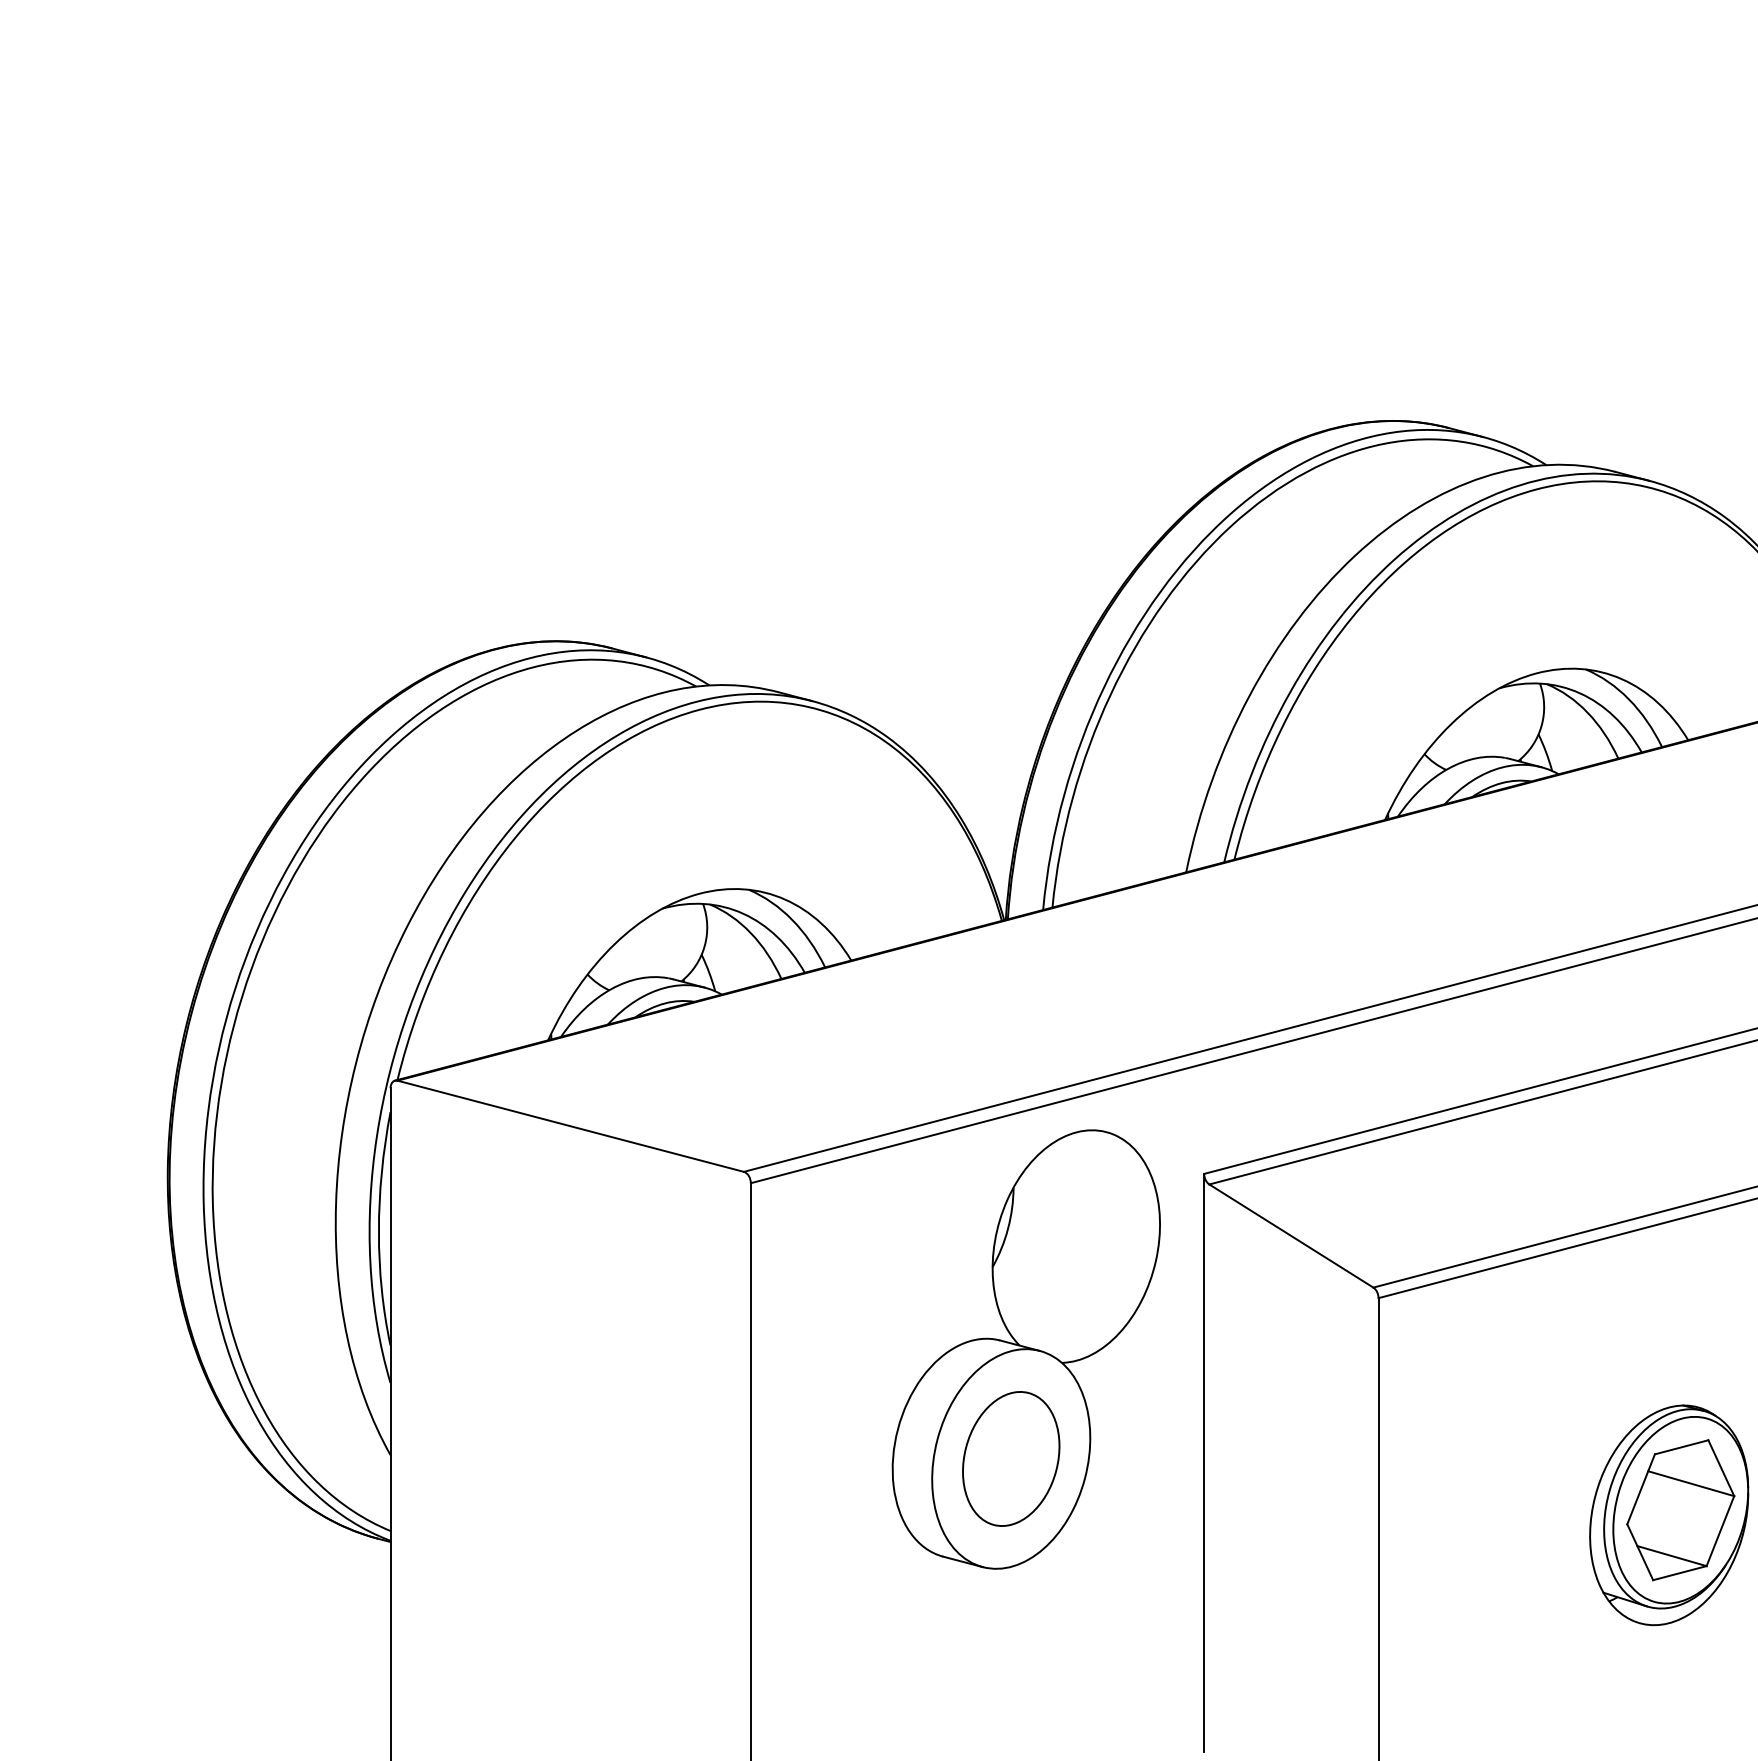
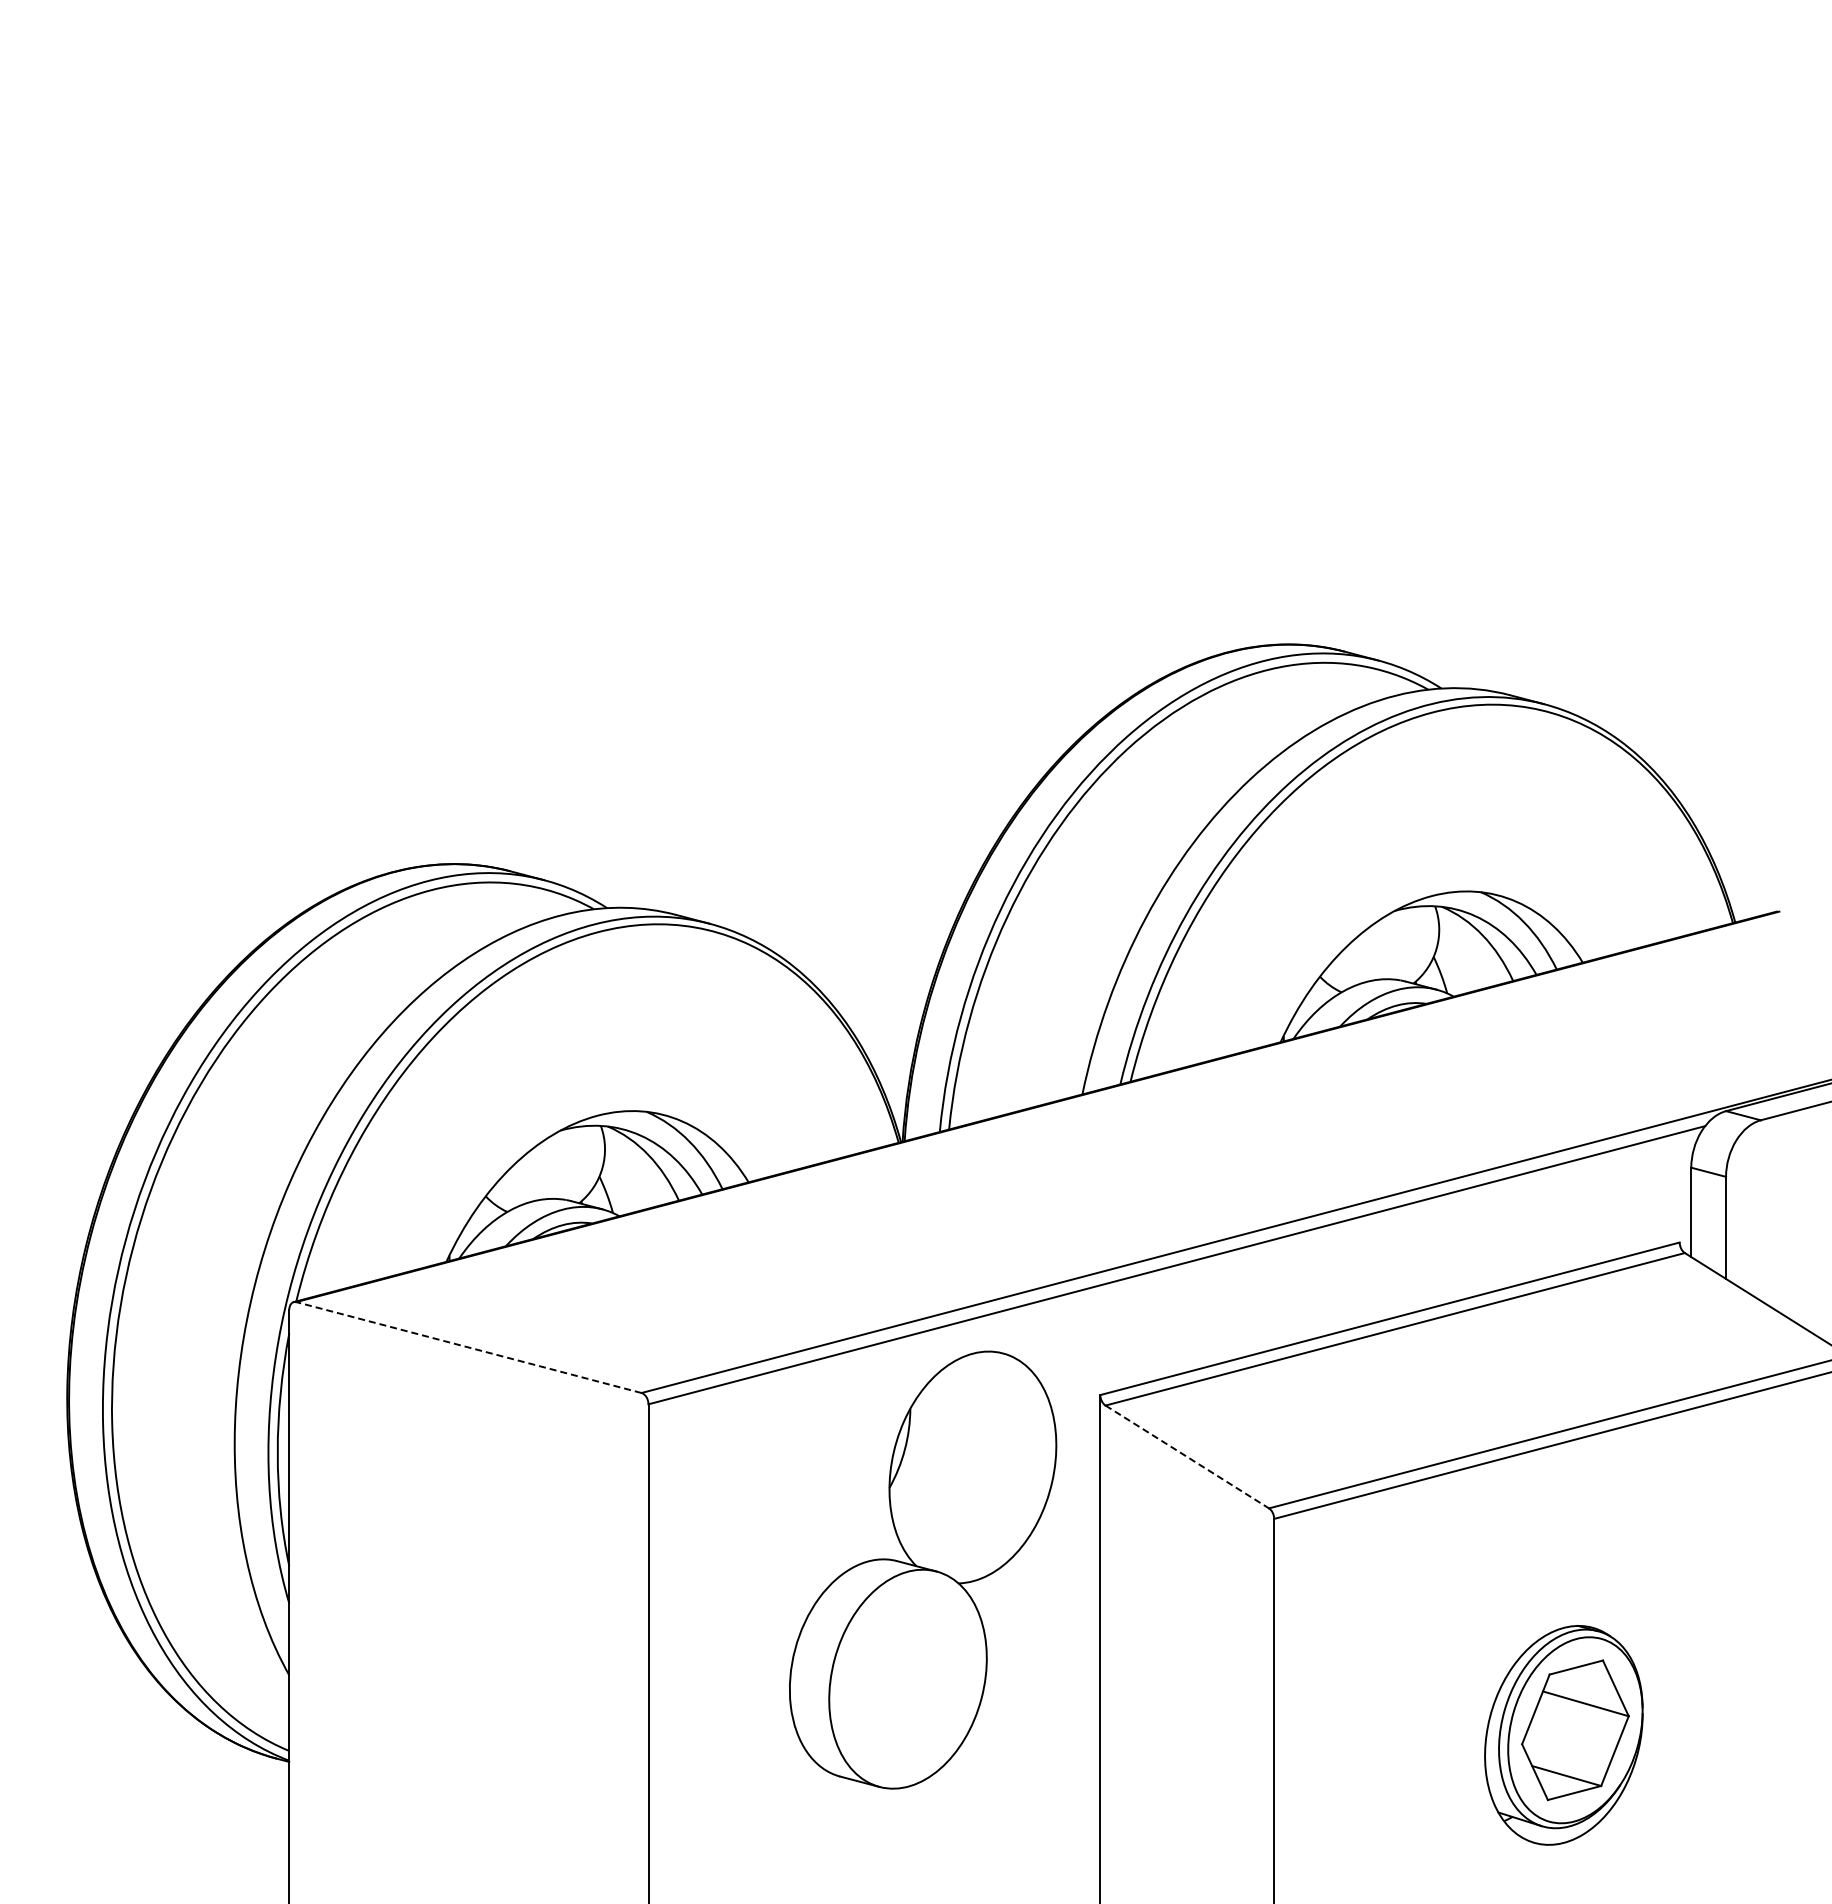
line: (570, 1126) -> (468, 1347), solid -> dashed
line: (1291, 1235) -> (1187, 1456), solid -> dashed
part: (1010, 1458) -> (907, 1678), removed

